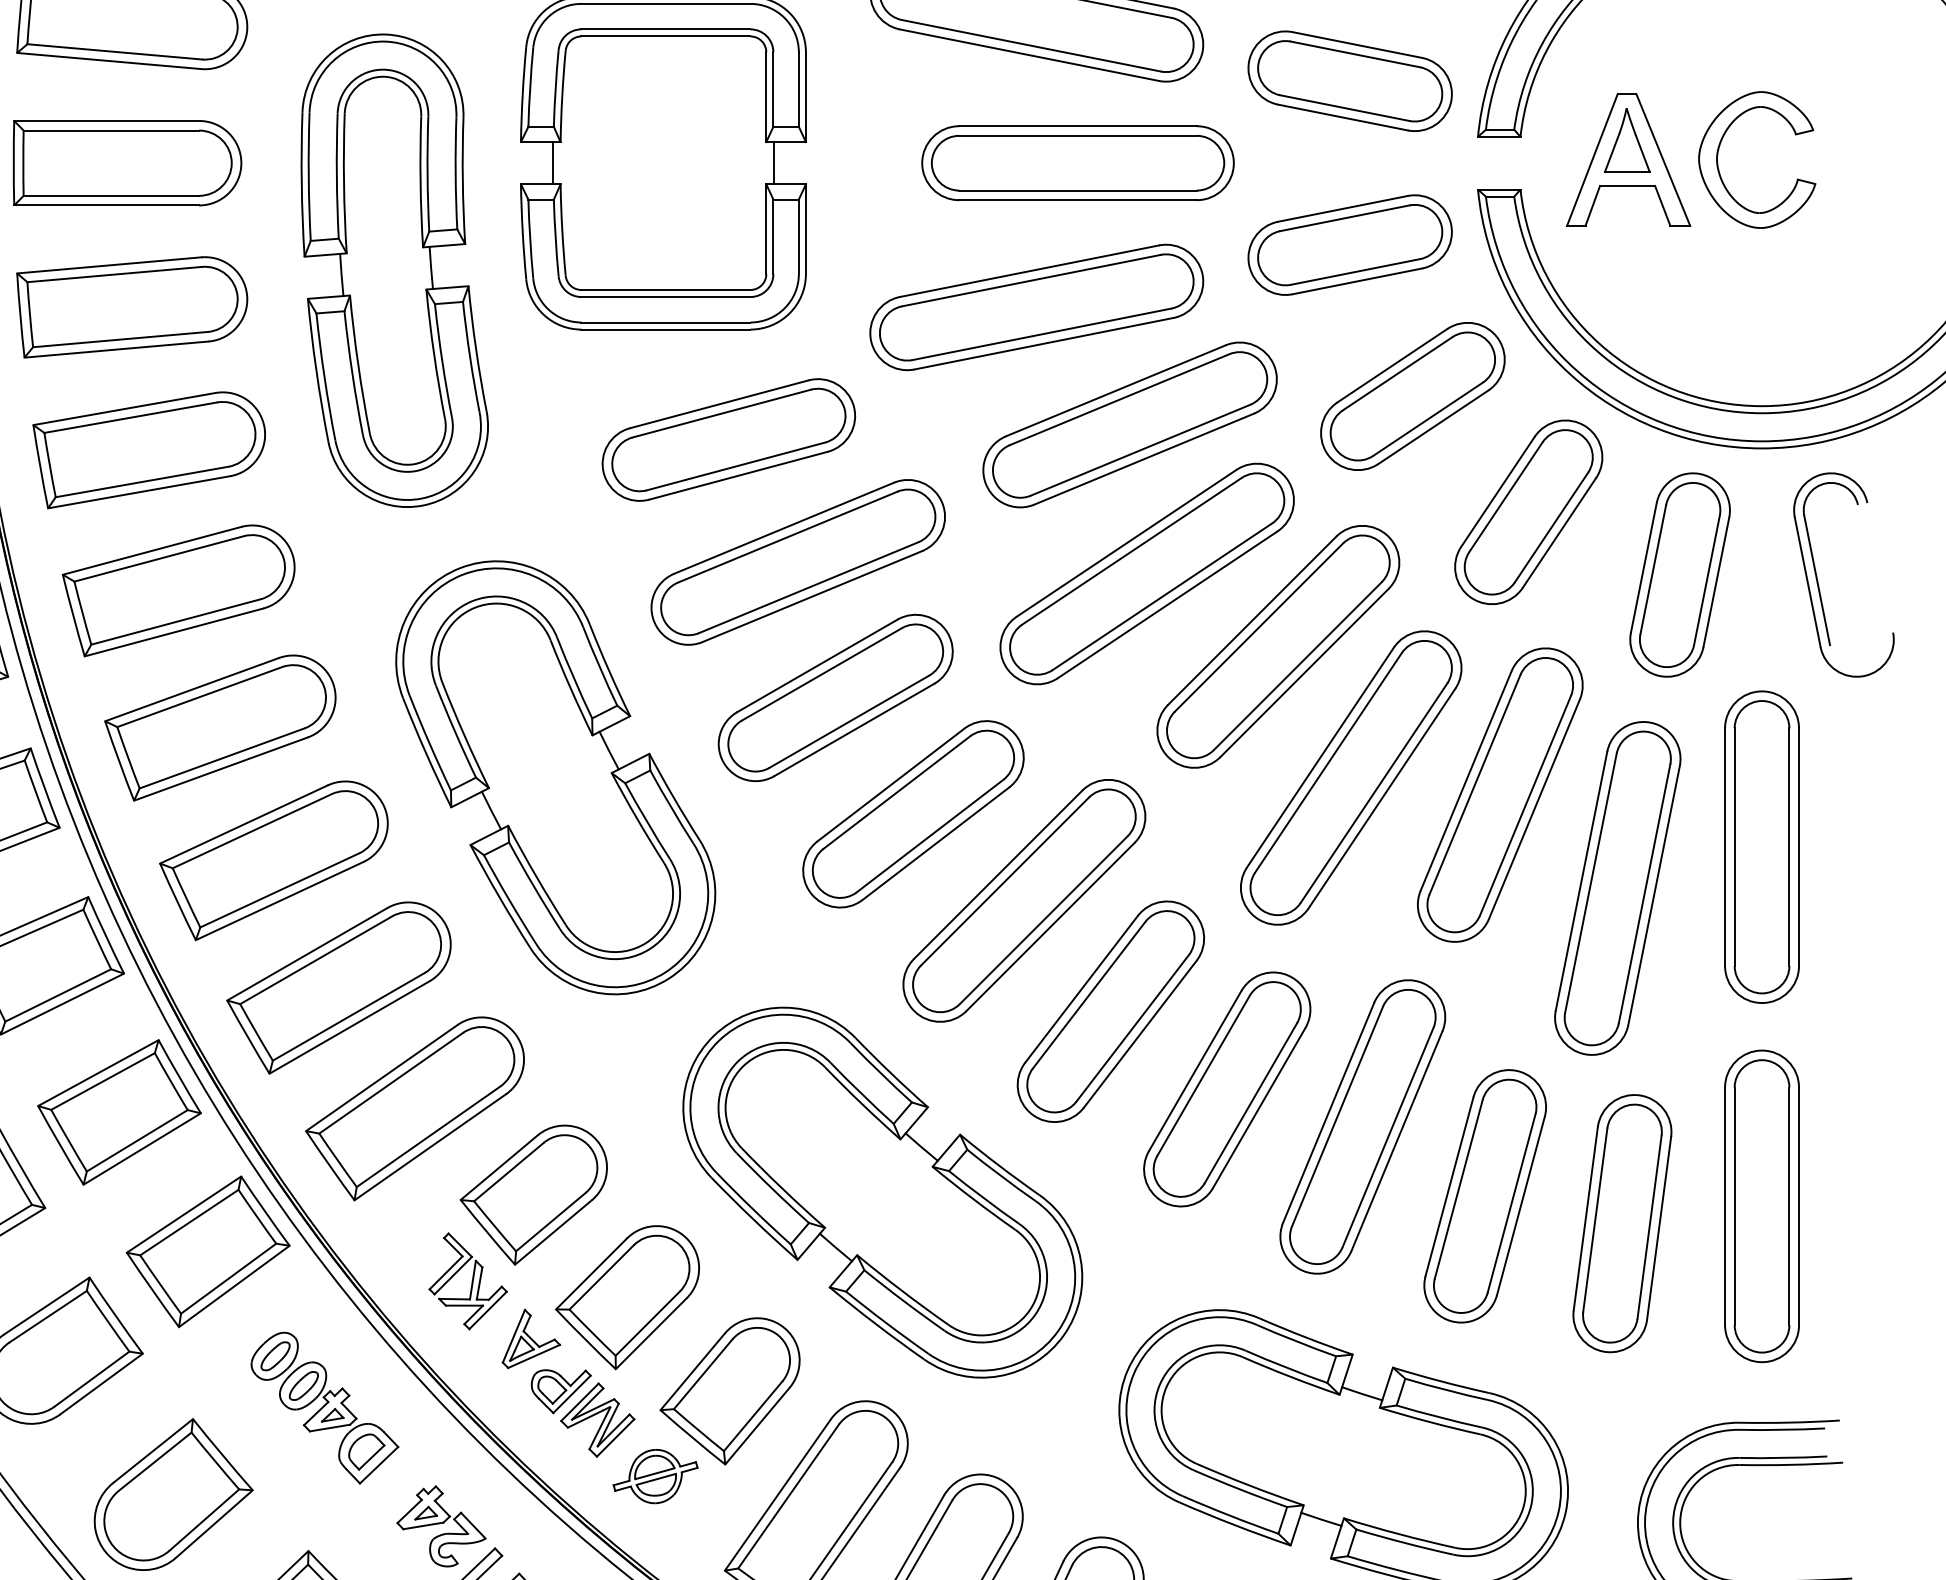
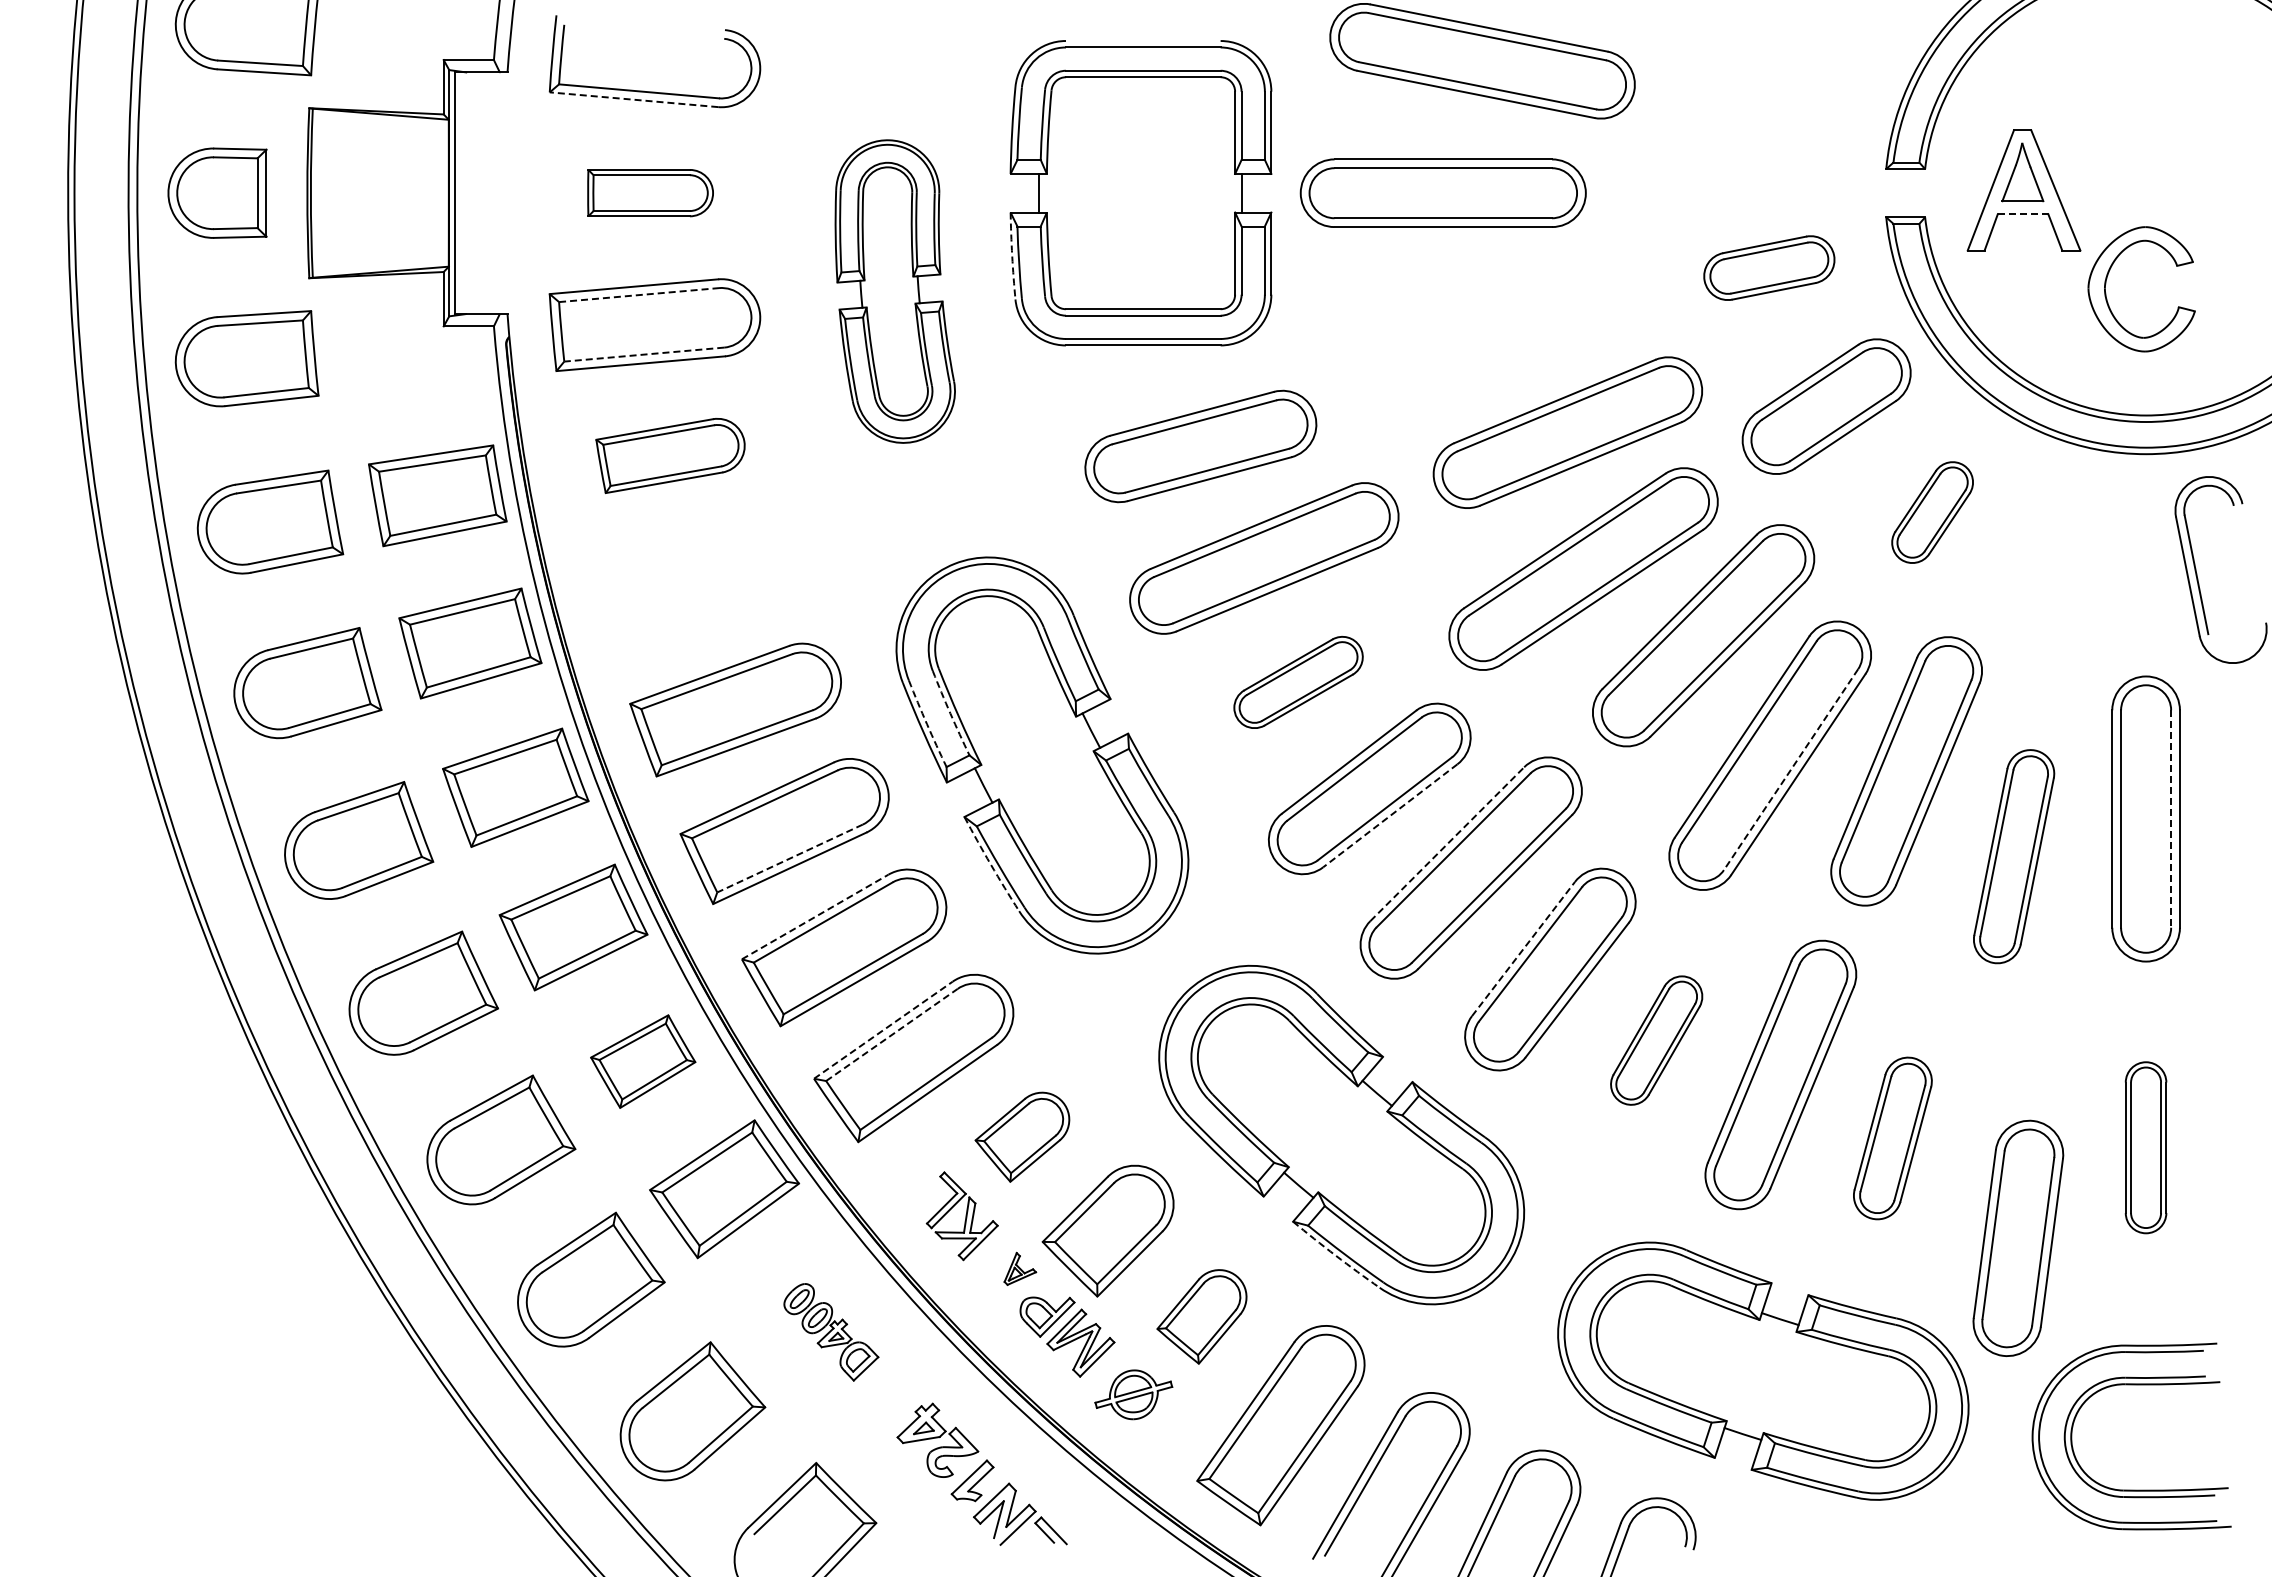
line: (109, 60) -> (634, 99), solid -> dashed
part: (1350, 80) -> (1769, 117), removed
part: (127, 162) -> (650, 192), size x0.6
part: (1077, 162) -> (1442, 192), moved
part: (1719, 170) -> (2107, 298), moved
line: (1628, 186) -> (2023, 214), solid -> dashed
arc: (523, 232) -> (1012, 256), solid -> dashed
part: (1350, 244) -> (1769, 267), size x0.7
part: (395, 270) -> (895, 291), size x0.7
line: (115, 274) -> (639, 295), solid -> dashed
part: (1036, 307) -> (1482, 325), removed
line: (119, 339) -> (643, 354), solid -> dashed
part: (149, 449) -> (670, 455), size x0.7
part: (1528, 512) -> (1932, 512), size x0.6
part: (1679, 574) -> (2070, 569), removed
part: (178, 590) -> (697, 584), removed
part: (835, 697) -> (1298, 682), size x0.6
arc: (455, 731) -> (950, 713), solid -> dashed
arc: (430, 743) -> (927, 724), solid -> dashed
line: (1374, 793) -> (1791, 769), solid -> dashed
line: (936, 843) -> (1390, 815), solid -> dashed
line: (1789, 847) -> (2171, 819), solid -> dashed
line: (998, 875) -> (1447, 844), solid -> dashed
part: (1617, 888) -> (2013, 856), size x0.7
line: (279, 890) -> (789, 858), solid -> dashed
arc: (498, 896) -> (990, 864), solid -> dashed
line: (307, 954) -> (815, 917), solid -> dashed
line: (1081, 988) -> (1523, 948), solid -> dashed
line: (382, 1078) -> (883, 1030), solid -> dashed
line: (391, 1082) -> (892, 1034), solid -> dashed
part: (1226, 1089) -> (1656, 1040), size x0.6
part: (118, 1112) -> (642, 1061), size x0.7
part: (533, 1194) -> (1022, 1136), size x0.7
part: (1484, 1196) -> (1892, 1138), size x0.7
part: (1761, 1206) -> (2145, 1147), size x0.6
part: (1622, 1222) -> (2018, 1237), moved
arc: (876, 1324) -> (1335, 1255), solid -> dashed
part: (531, 1338) -> (1020, 1268), size x0.6
part: (729, 1390) -> (1201, 1316), size x0.7
part: (325, 1408) -> (831, 1332), size x0.7

